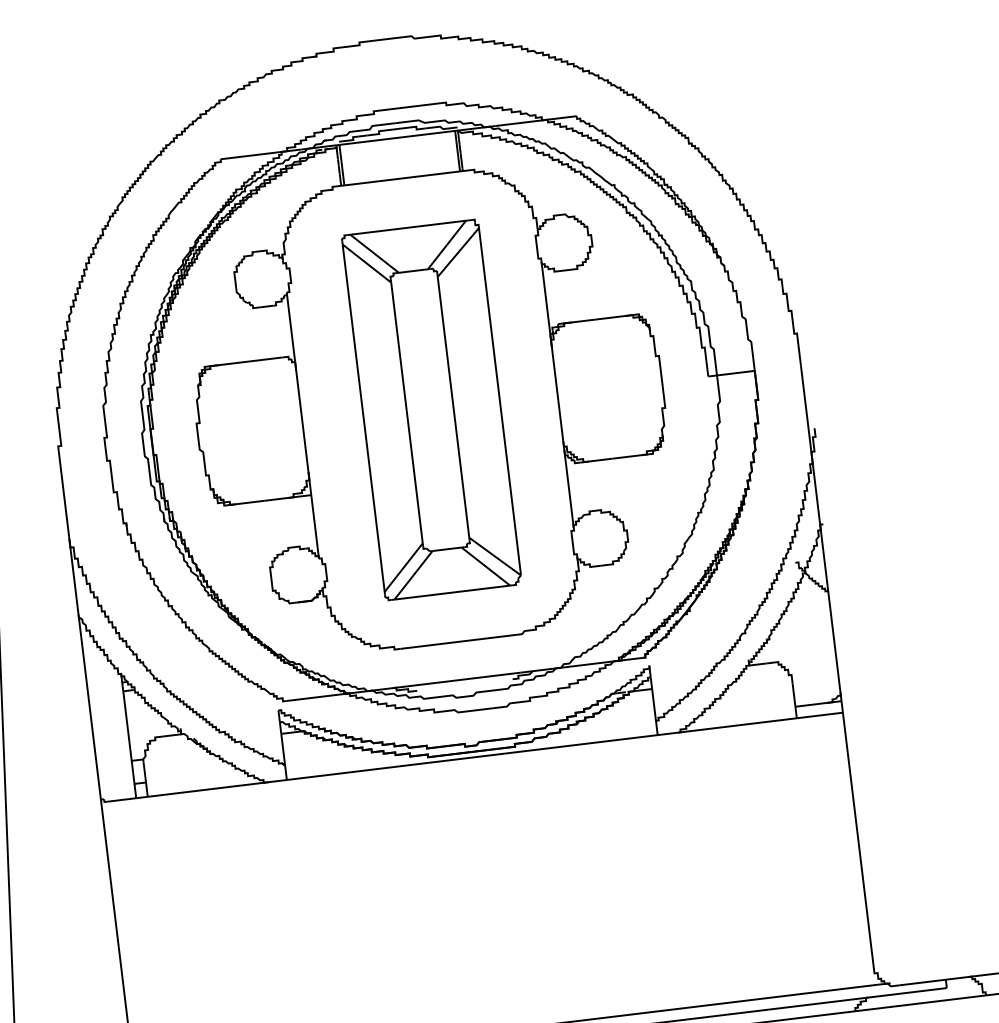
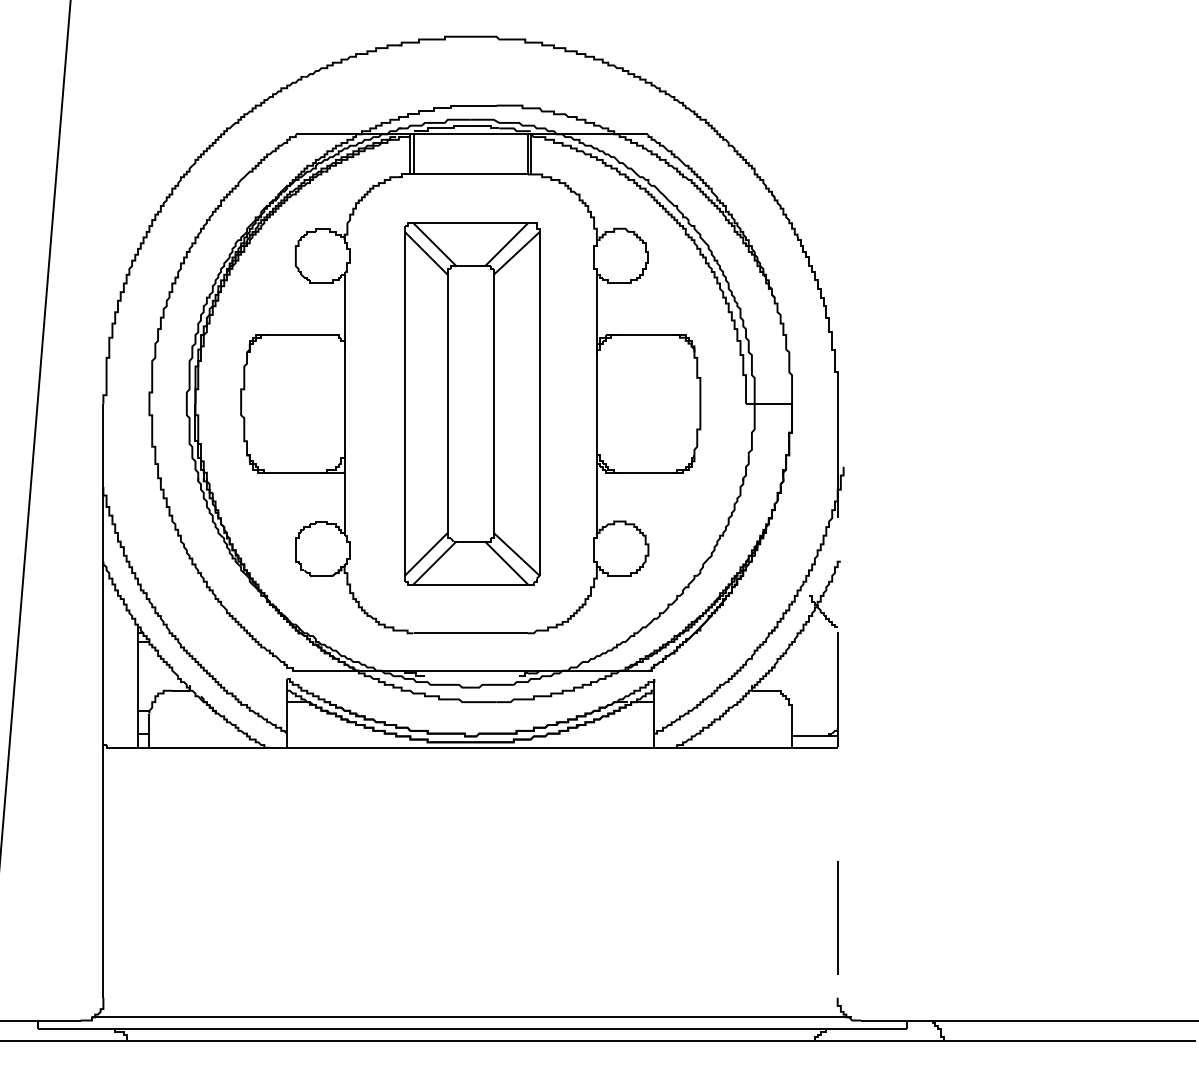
line: (836, 664) -> (837, 700), solid -> dashed

